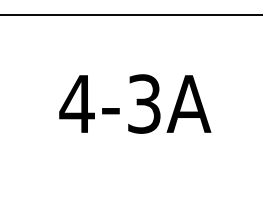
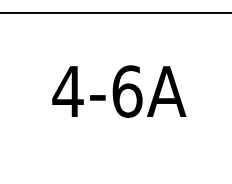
text: (144, 103) -> (127, 91), 4-3A -> 4-6A

